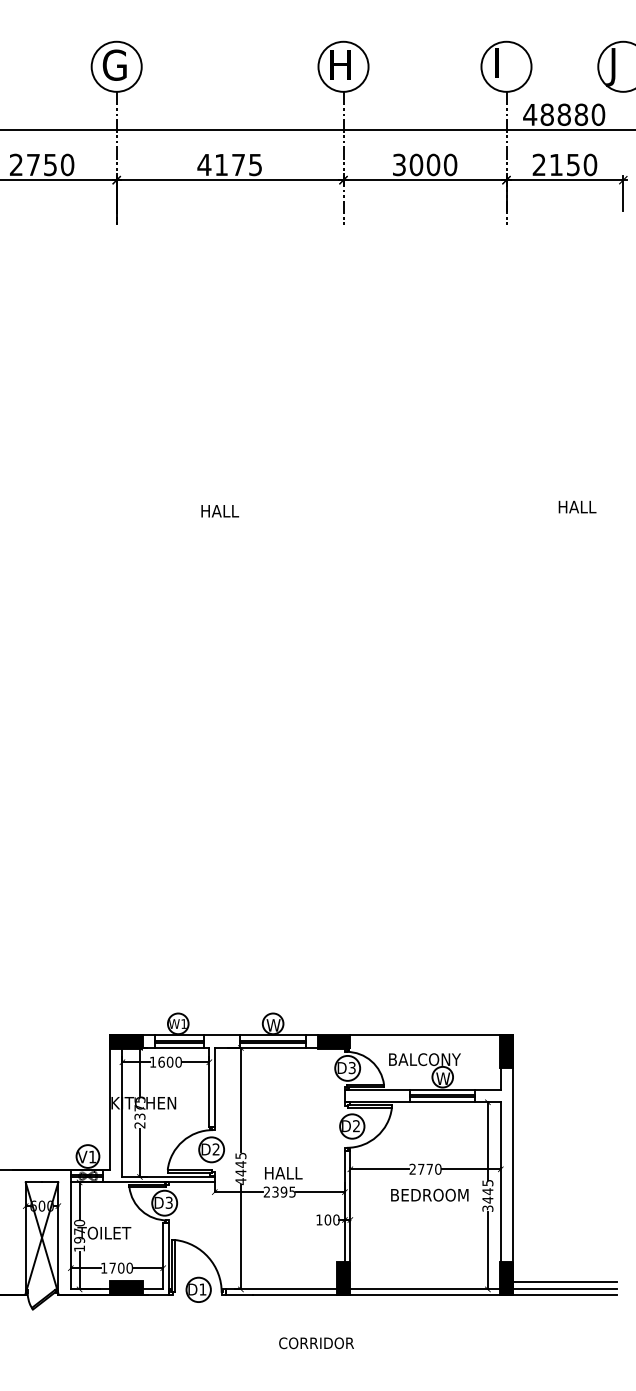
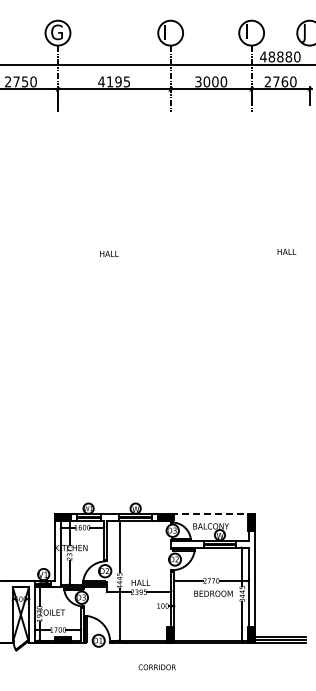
text: (341, 65) -> (169, 32), H -> I
text: (238, 164) -> (118, 81), 4175 -> 4195
text: (564, 164) -> (280, 81), 2150 -> 2760
line: (431, 1035) -> (214, 514), solid -> dashed

